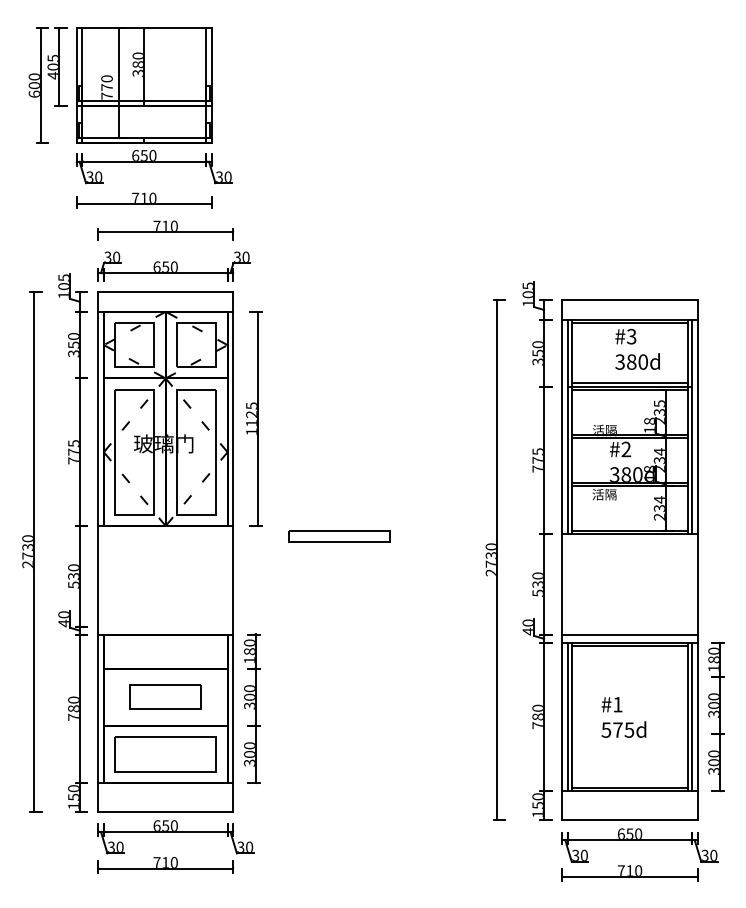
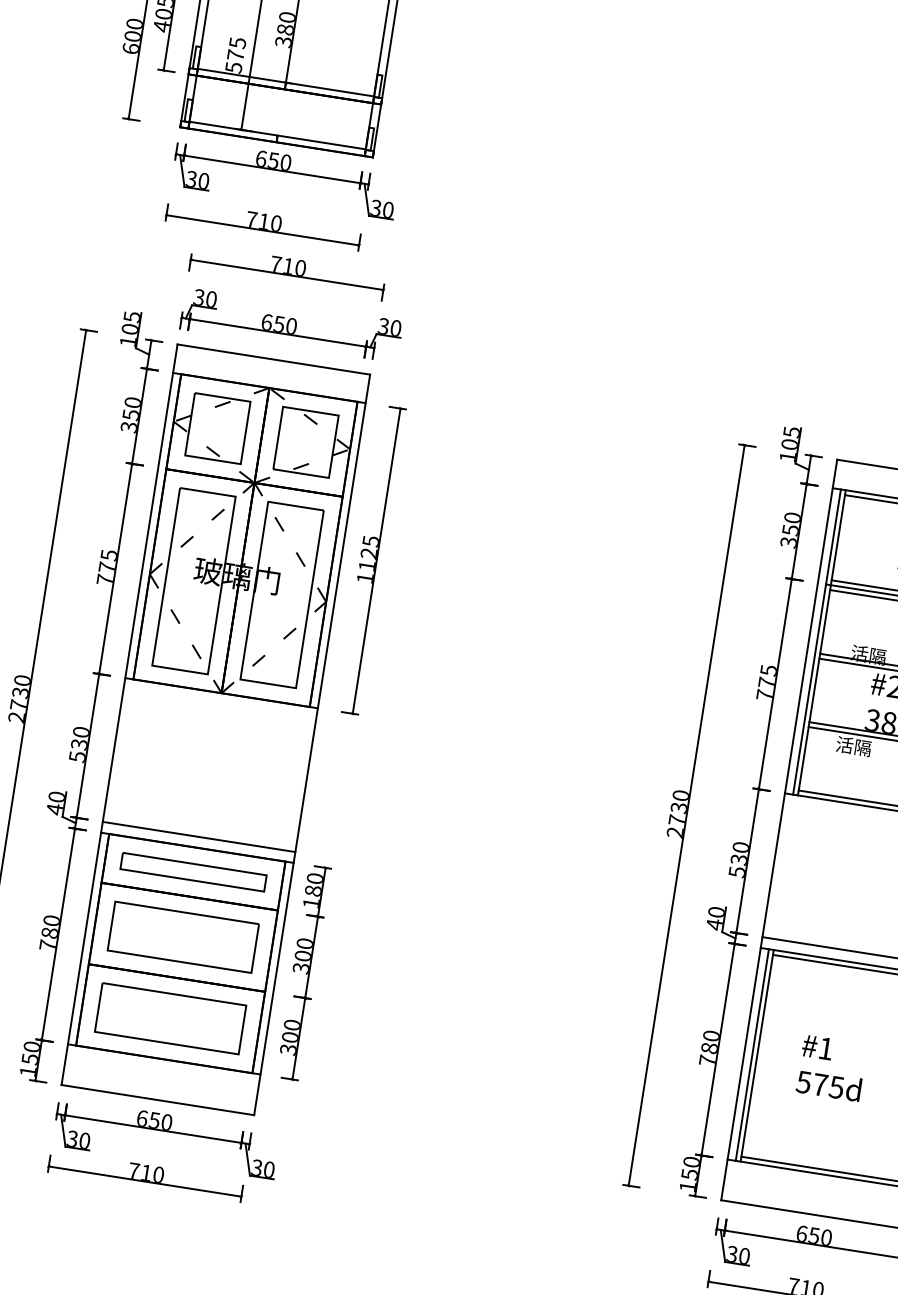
text: (106, 87) -> (235, 55), 770 -> 575
part: (339, 536) -> (193, 871), moved
line: (165, 626) -> (198, 836), added
part: (165, 696) -> (183, 936), size x1.43

